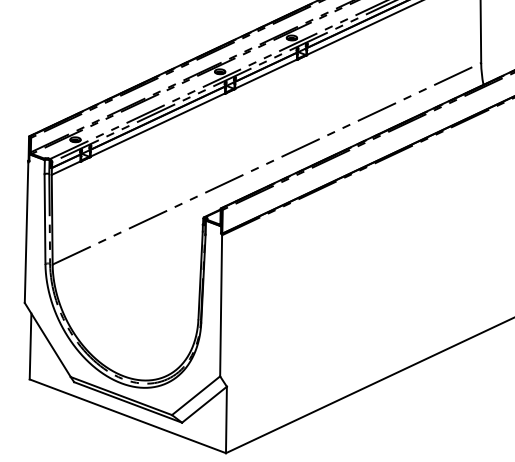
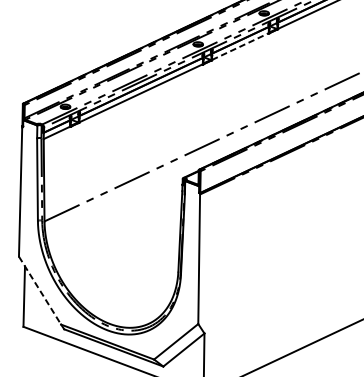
line: (266, 73) -> (240, 46), solid -> dashed
line: (47, 340) -> (39, 291), solid -> dashed

